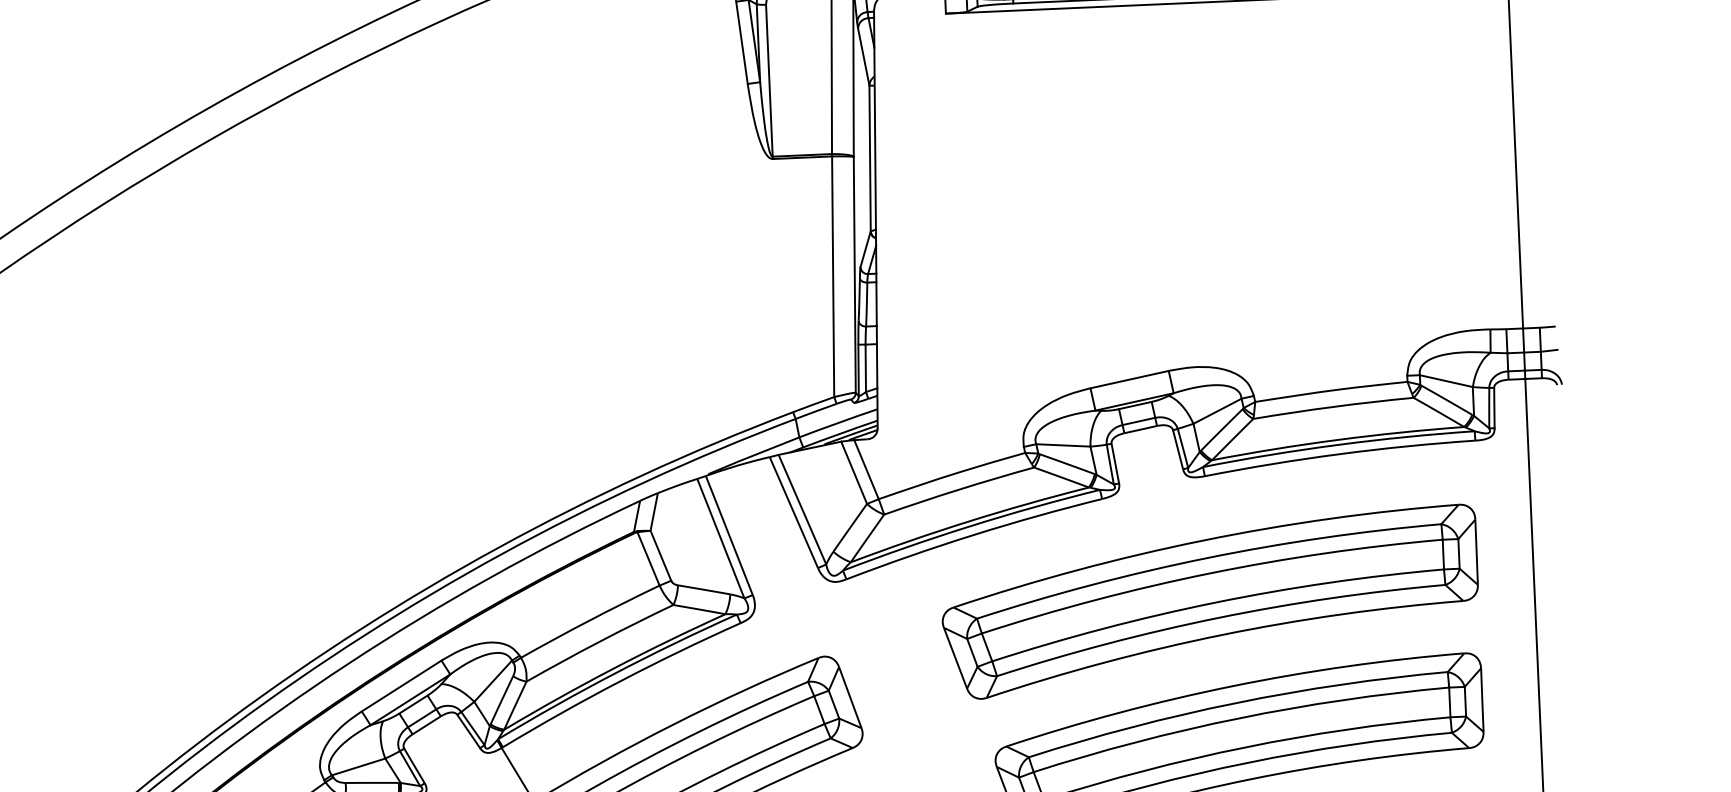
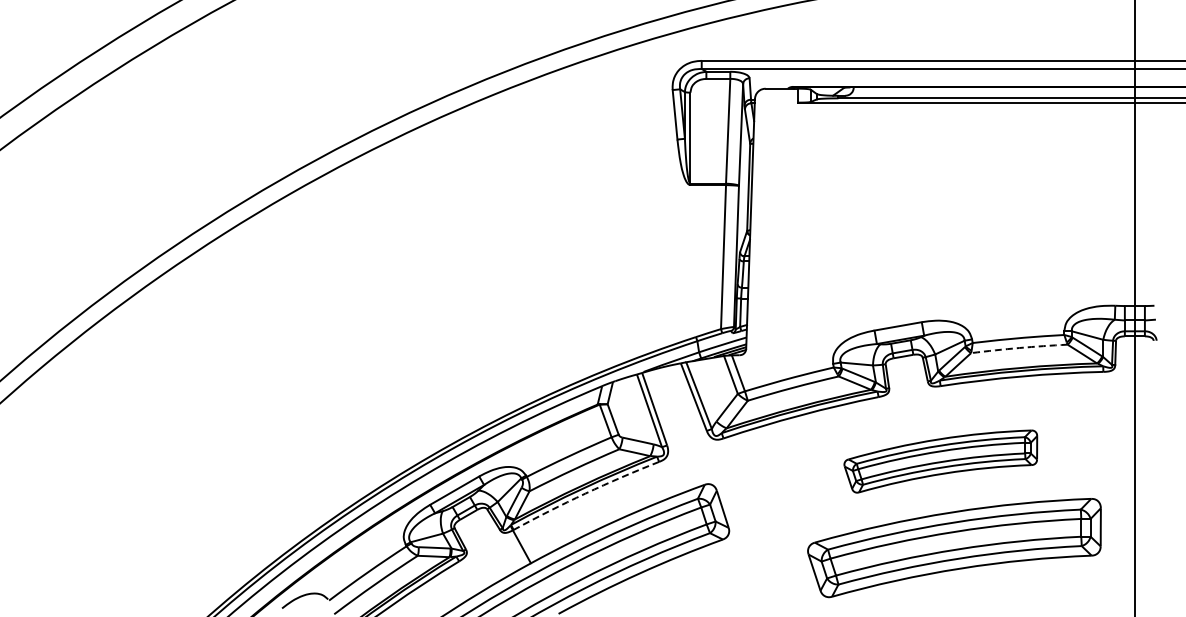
arc: (1333, 407) -> (1019, 348), solid -> dashed
part: (1210, 601) -> (940, 461), size x0.6
arc: (620, 681) -> (585, 493), solid -> dashed

